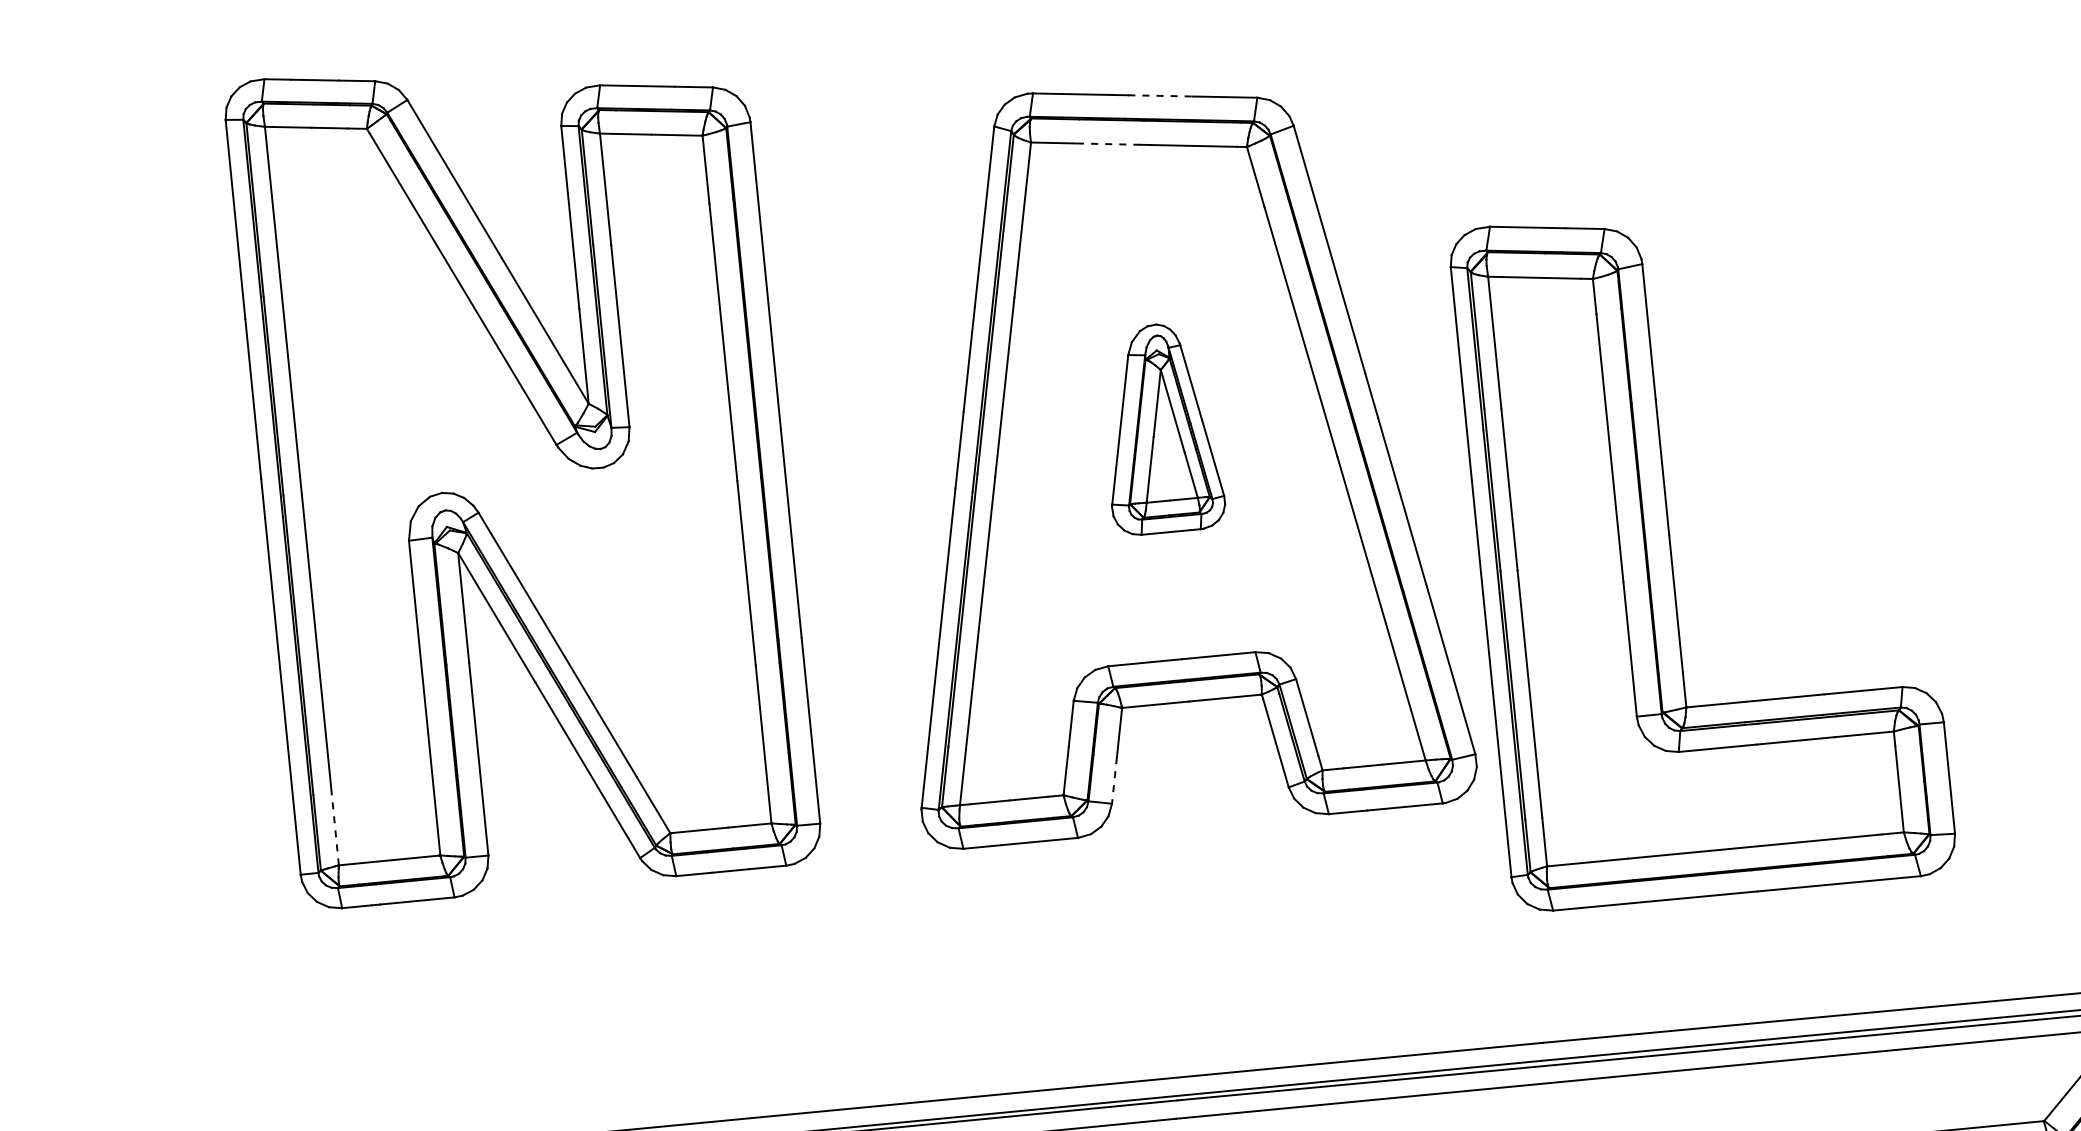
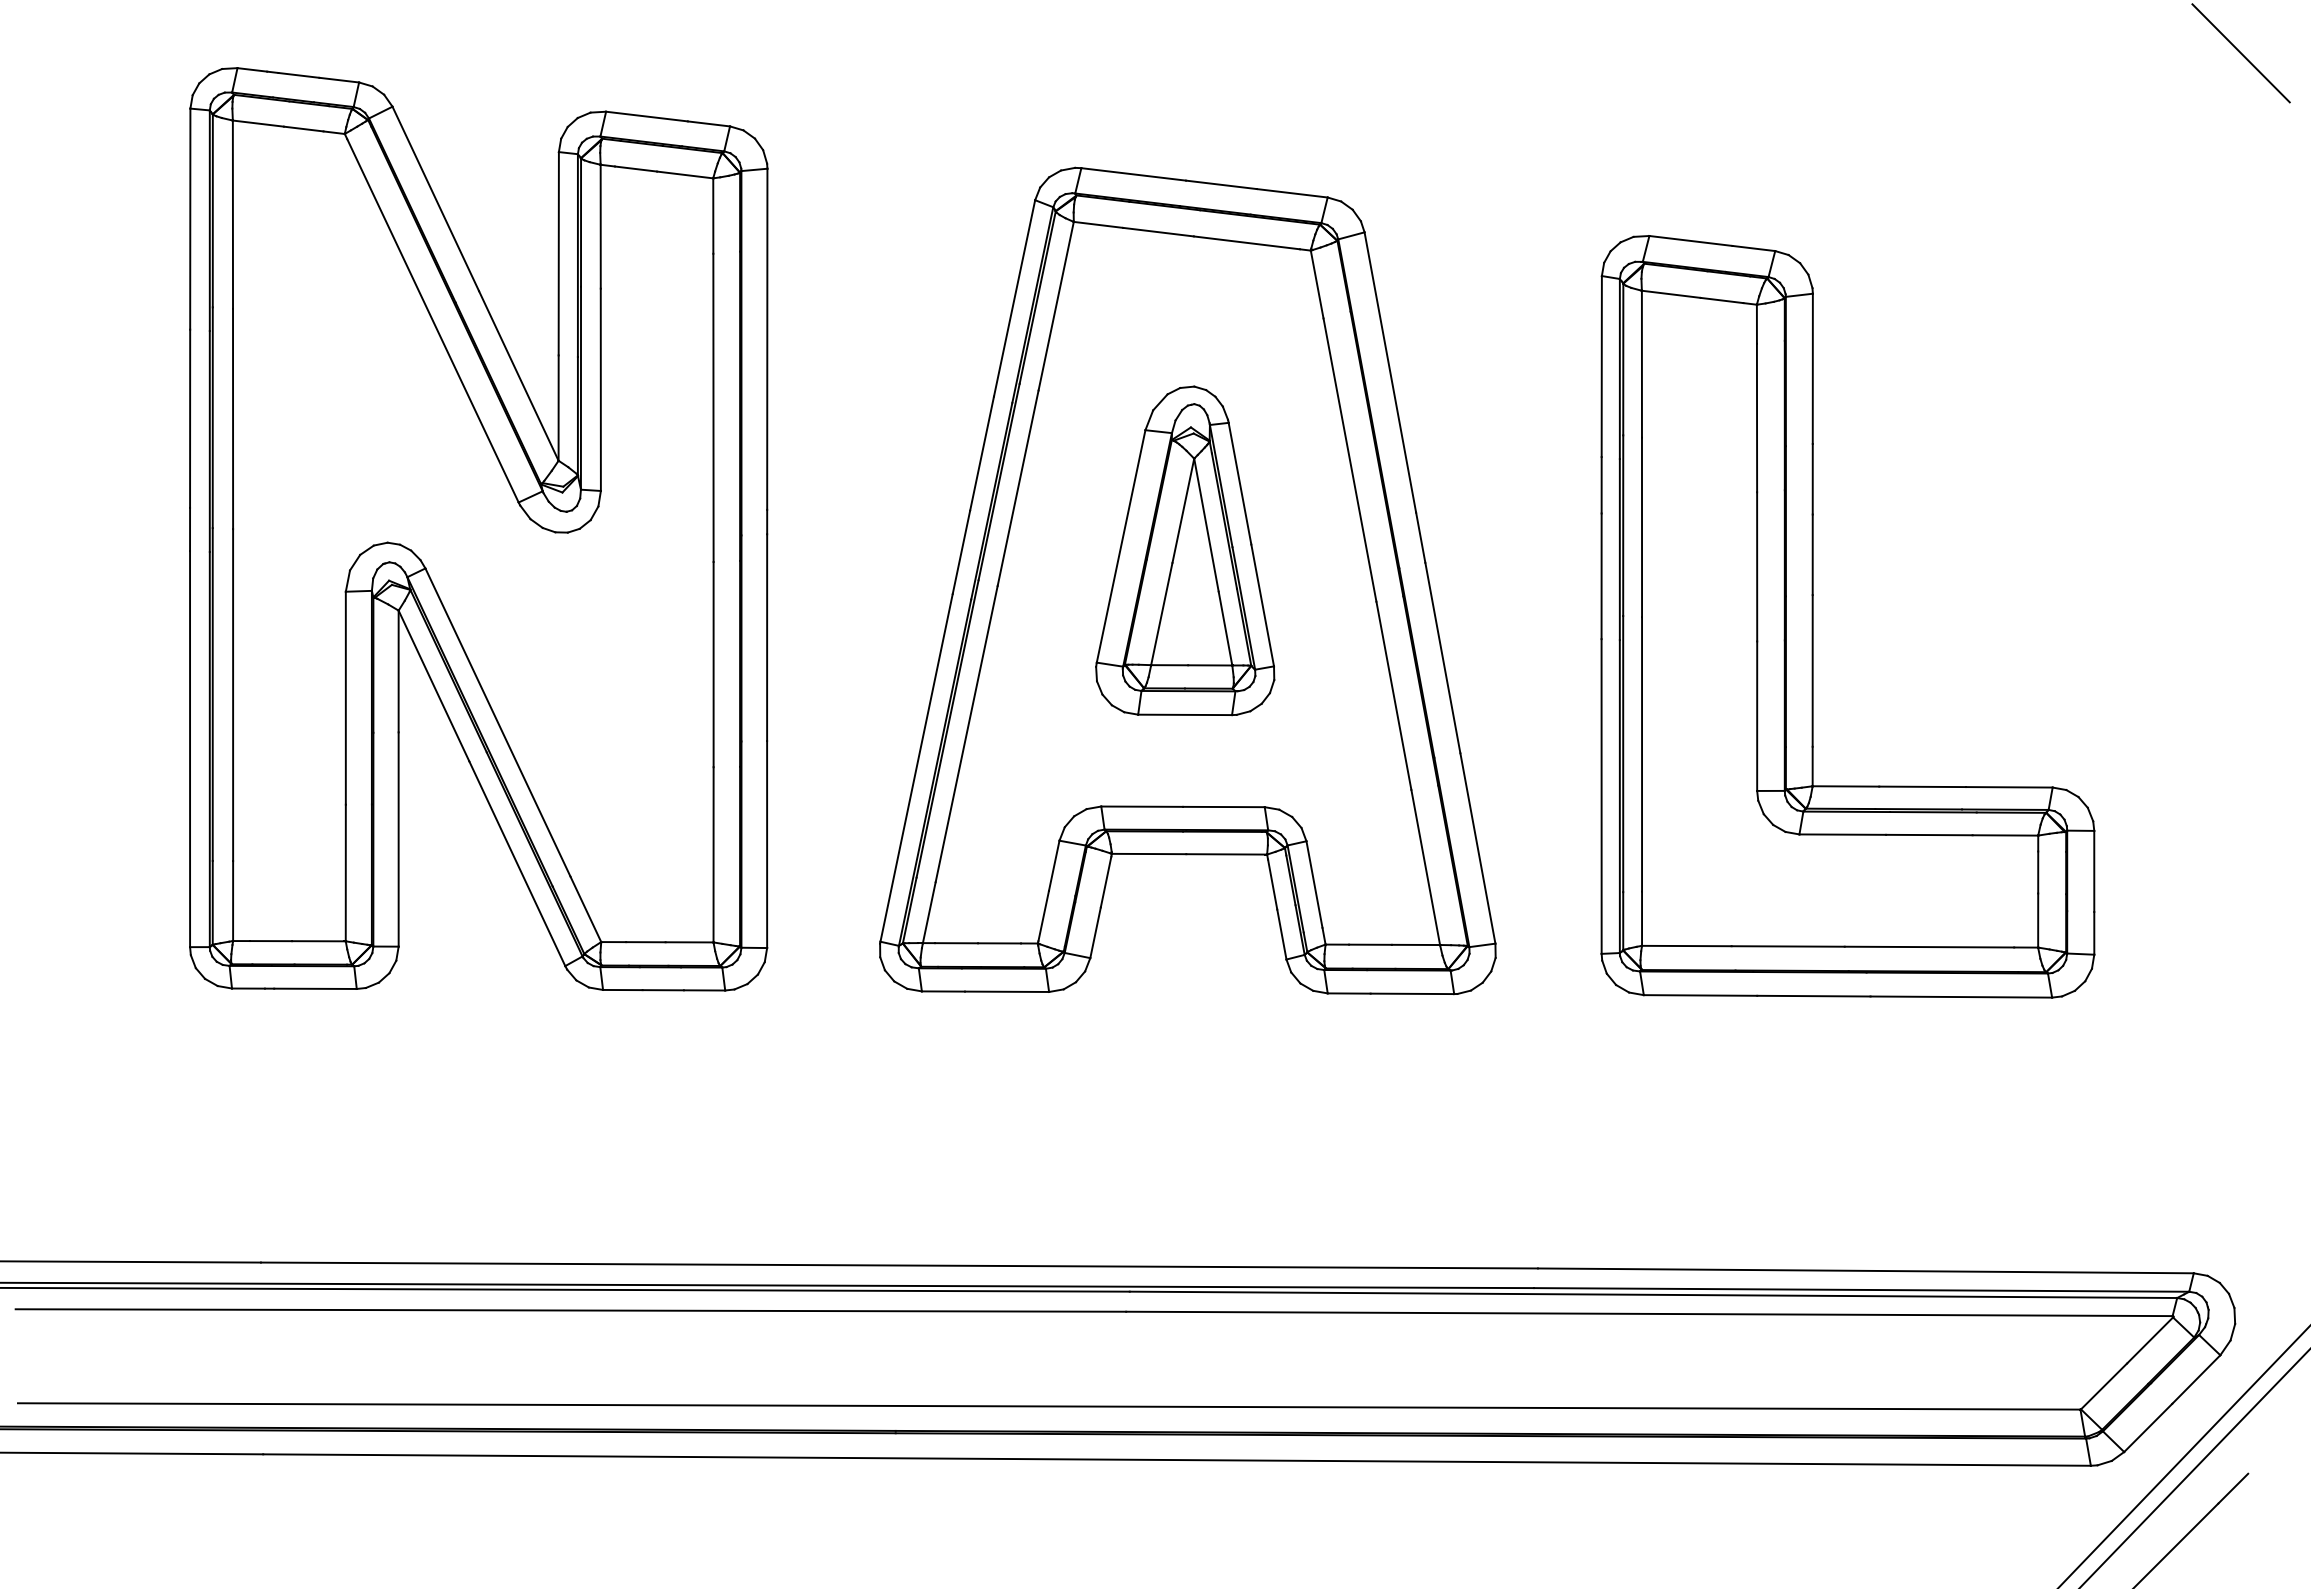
line: (1160, 95) -> (1221, 184), dashed -> solid
line: (1108, 144) -> (1158, 232), dashed -> solid
part: (1161, 428) -> (1185, 550), size x1.43
part: (1671, 554) -> (1813, 616), moved
line: (1114, 780) -> (1095, 932), dashed -> solid
line: (335, 829) -> (233, 901), dashed -> solid

